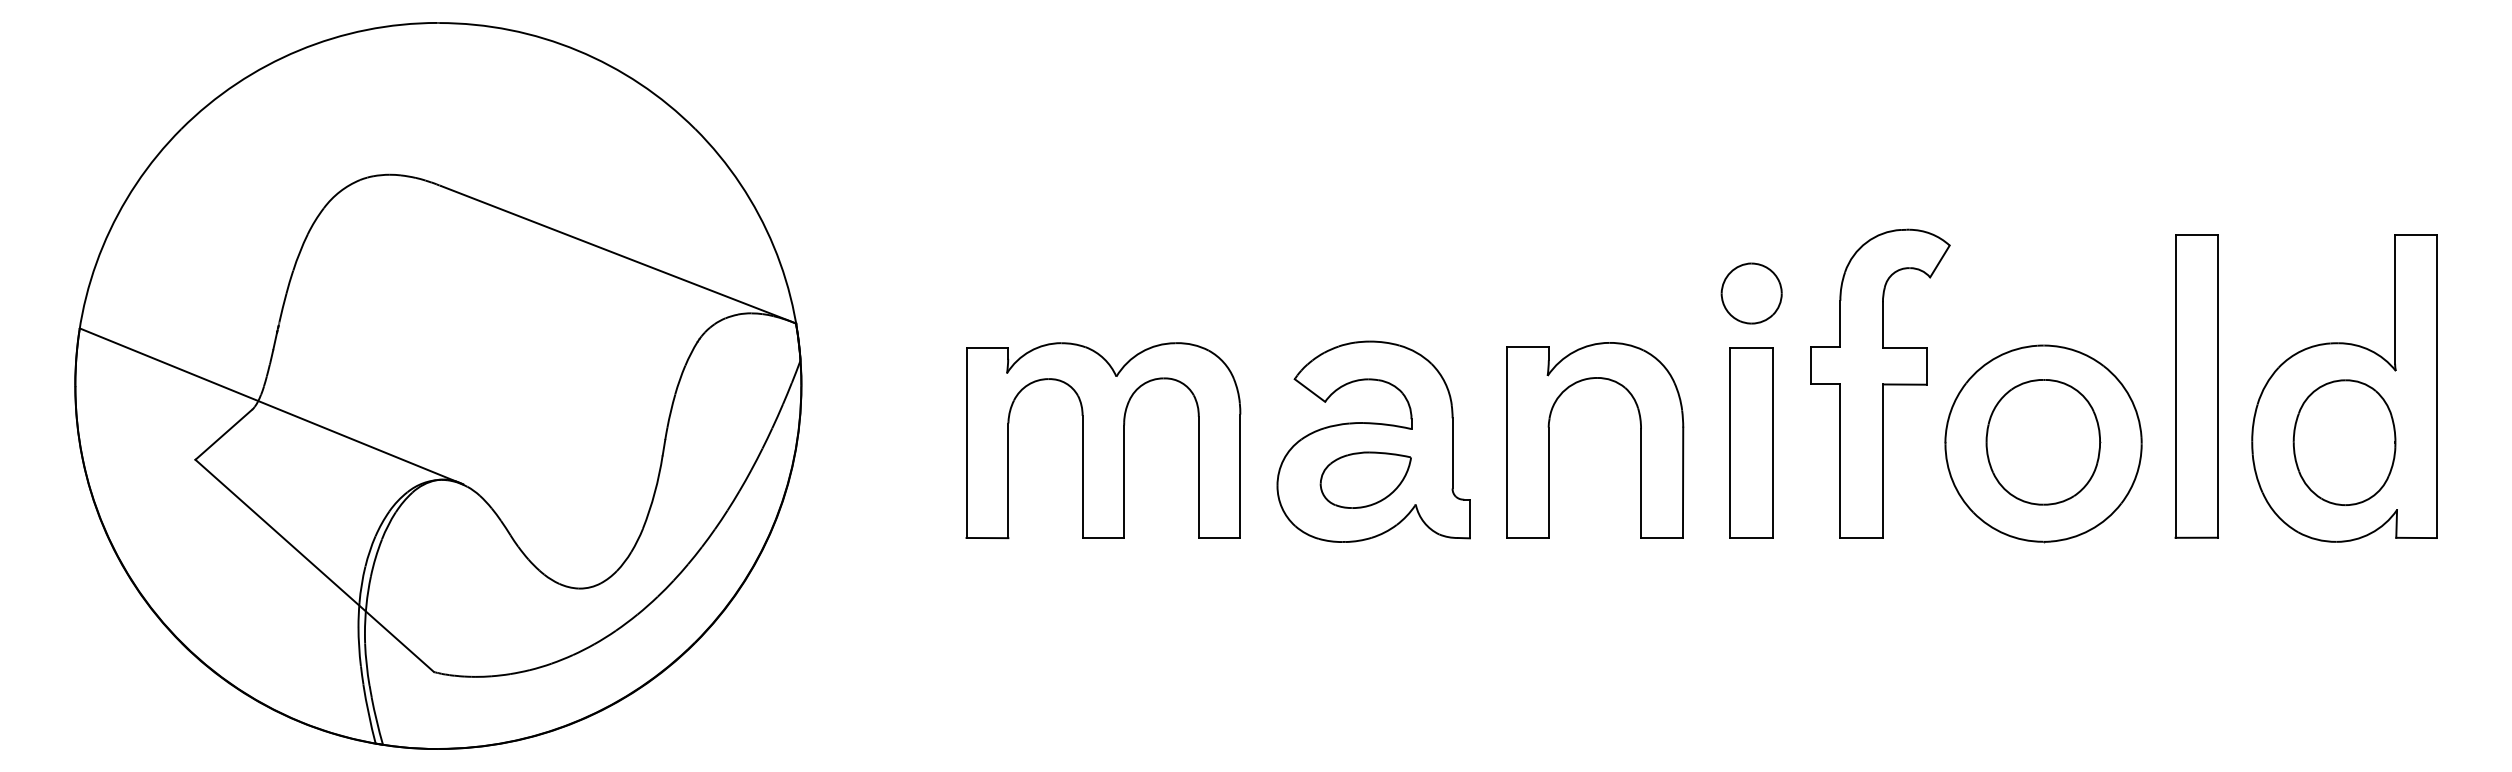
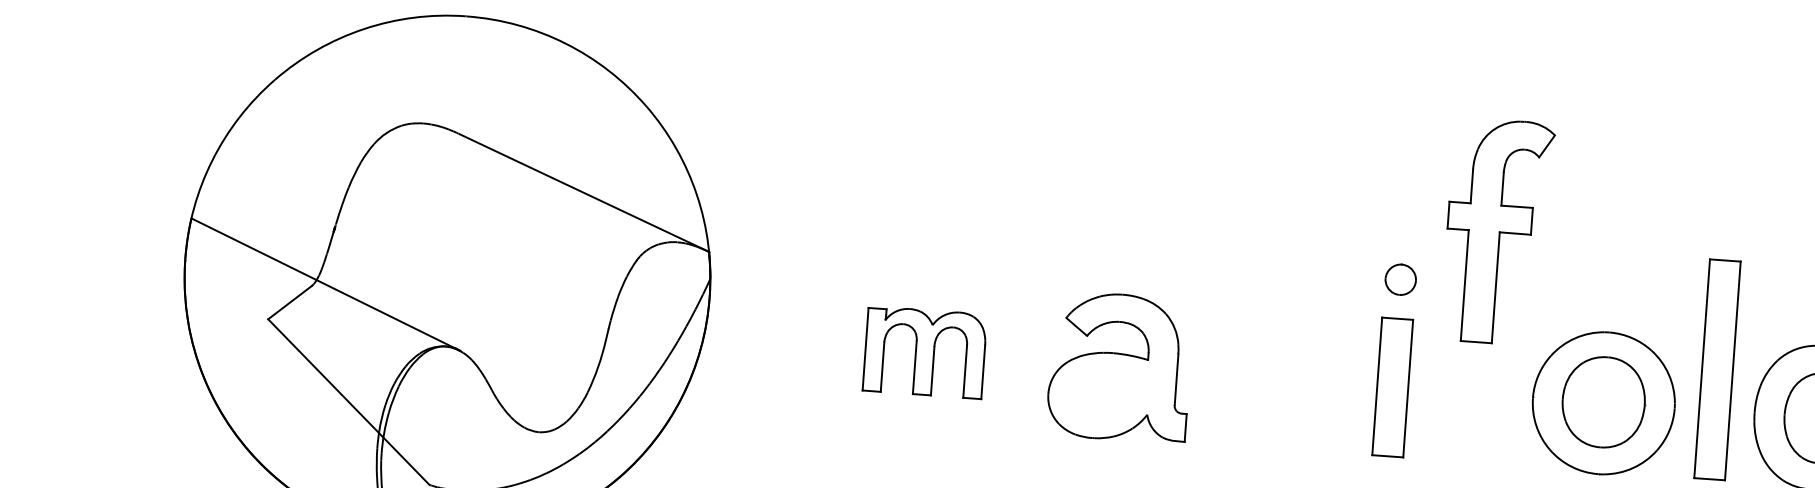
part: (1751, 293) -> (1400, 279), size x0.7
part: (1880, 383) -> (1497, 231), moved
part: (1103, 440) -> (925, 352), size x0.6
part: (1640, 440) -> (1312, 380), removed
part: (1365, 479) -> (1112, 394), removed

